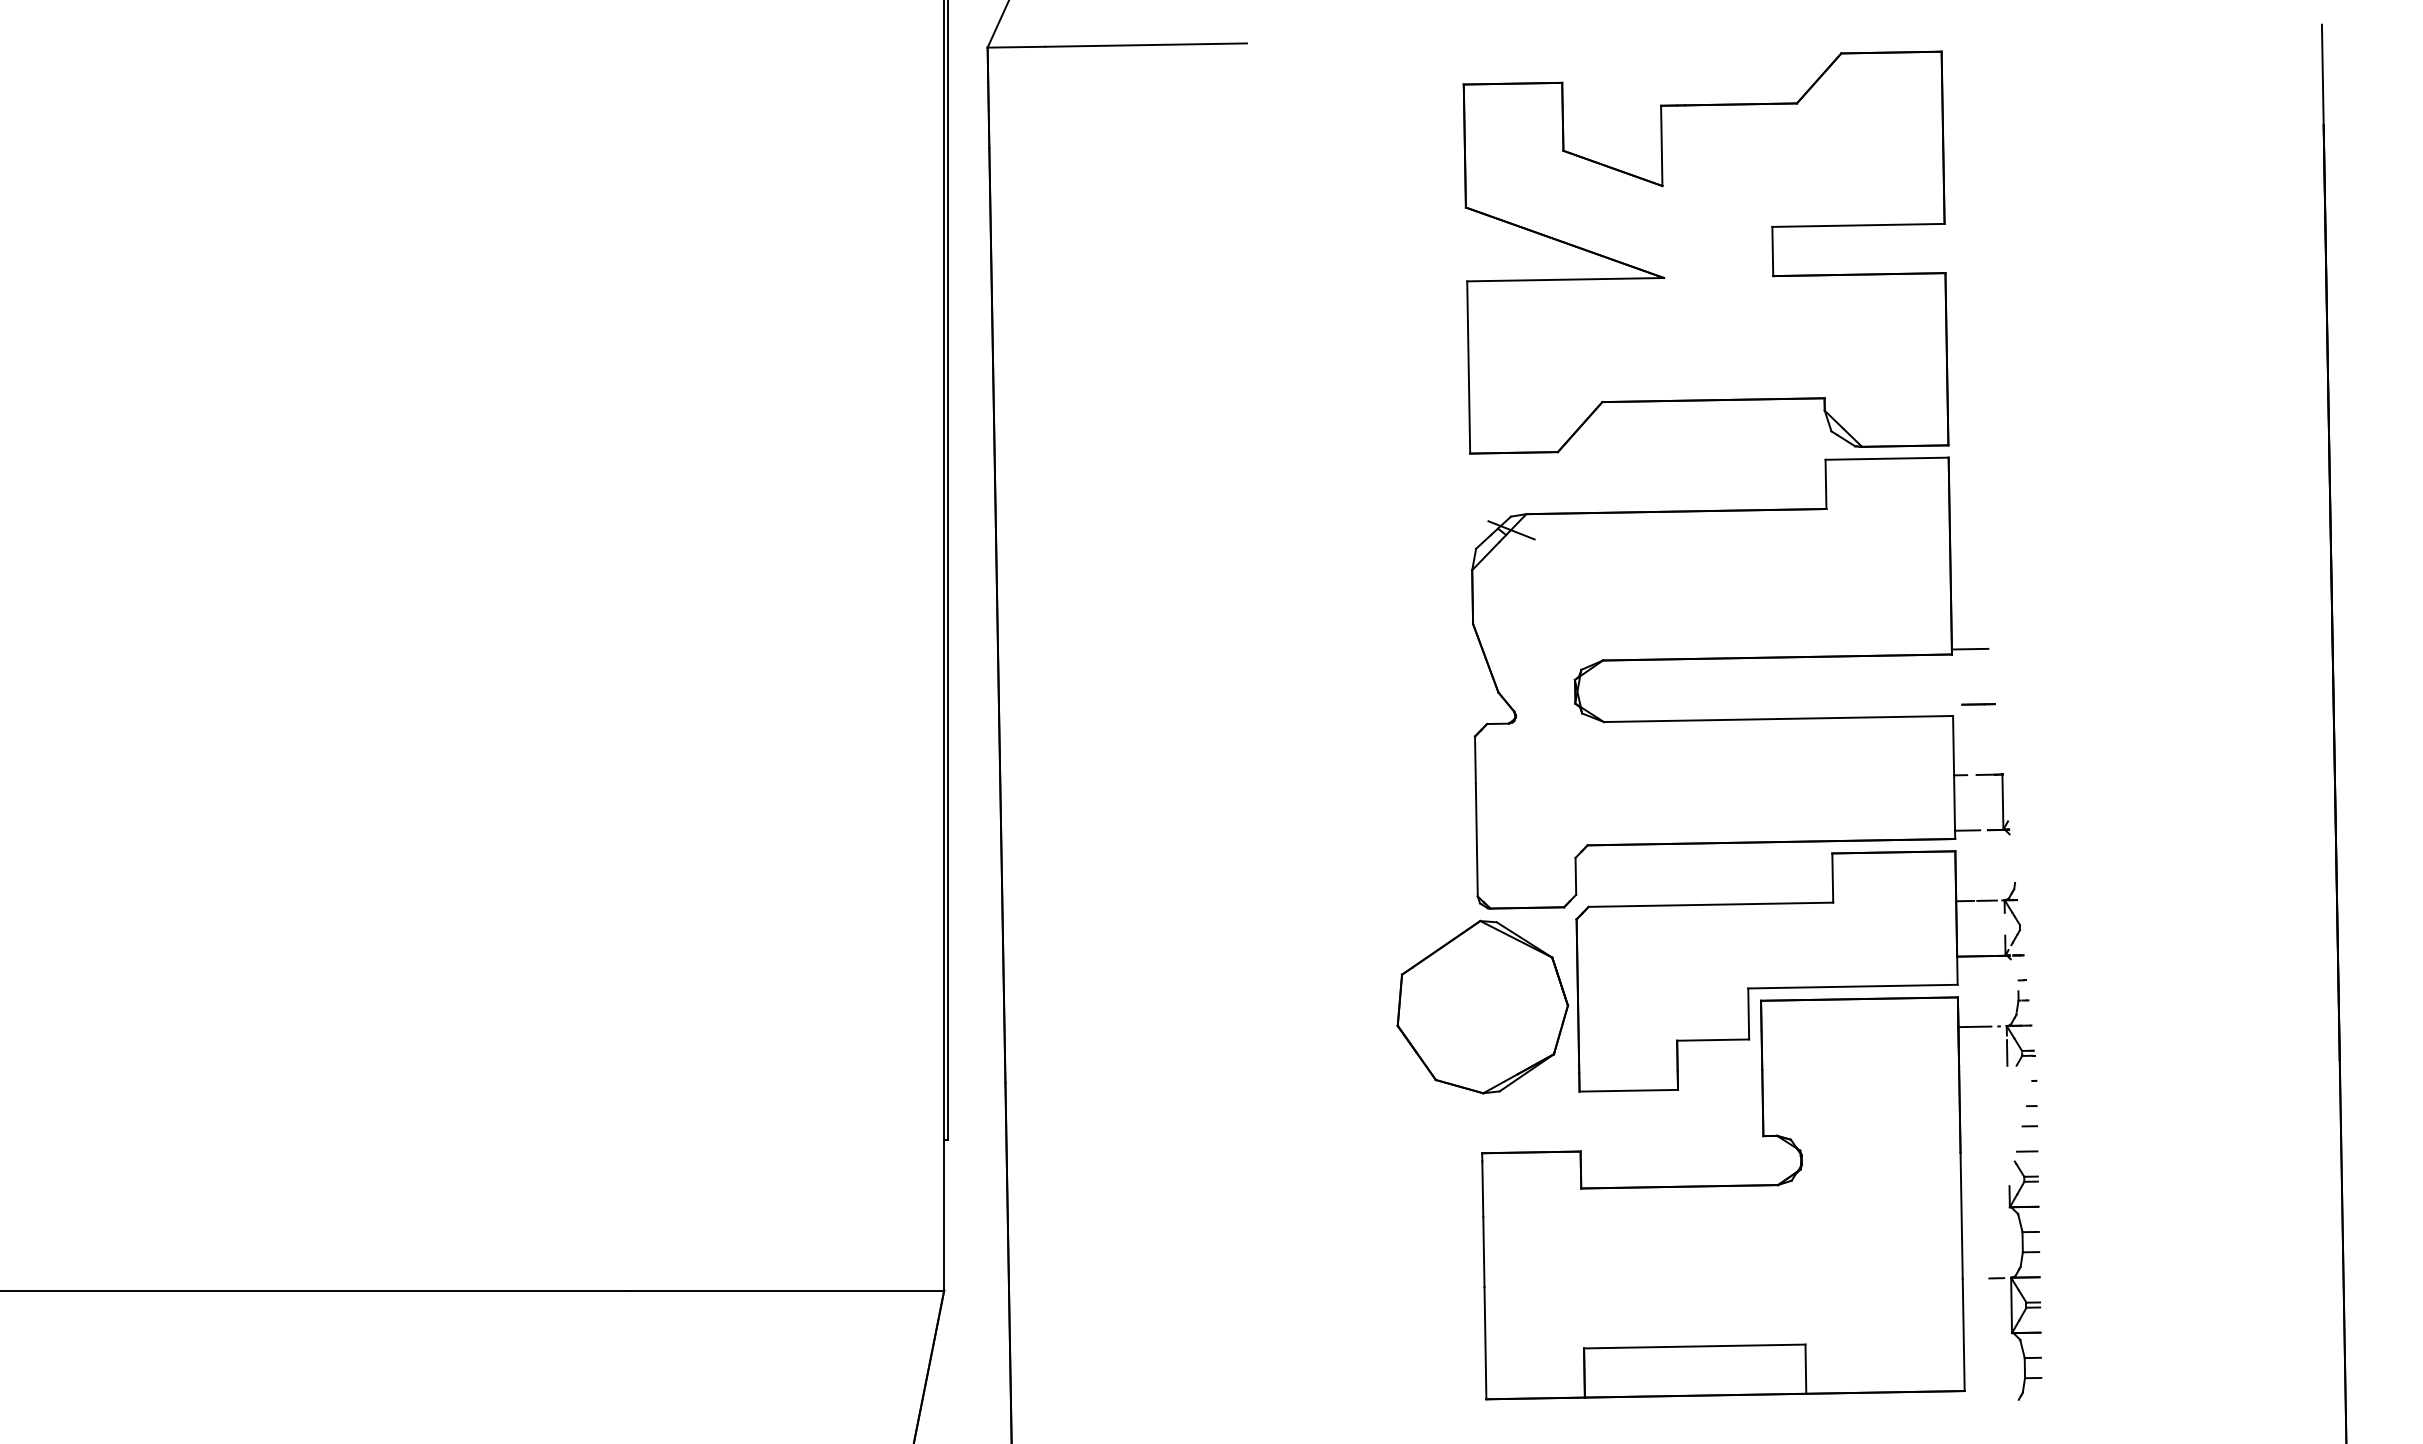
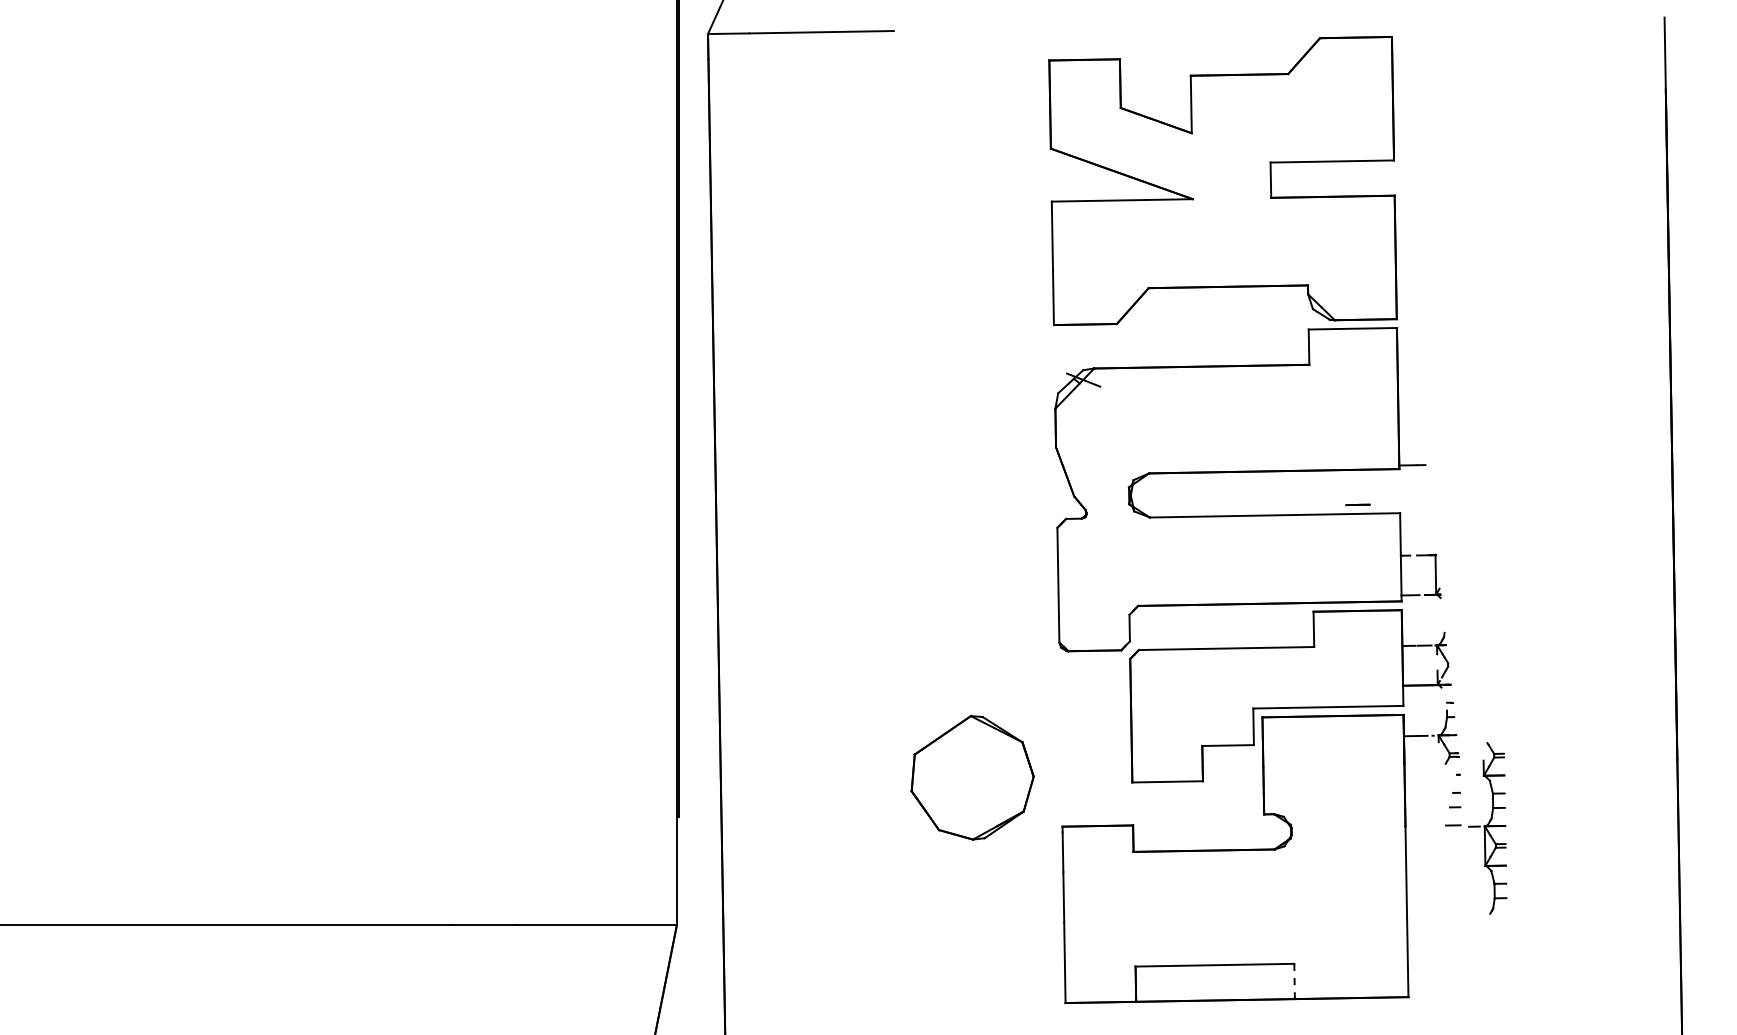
line: (1978, 704) -> (1358, 504), moved
part: (1482, 1006) -> (972, 777), moved
line: (2006, 1052) -> (1438, 754), removed
part: (2015, 1280) -> (1487, 828), moved
line: (1805, 1369) -> (1294, 981), solid -> dashed

